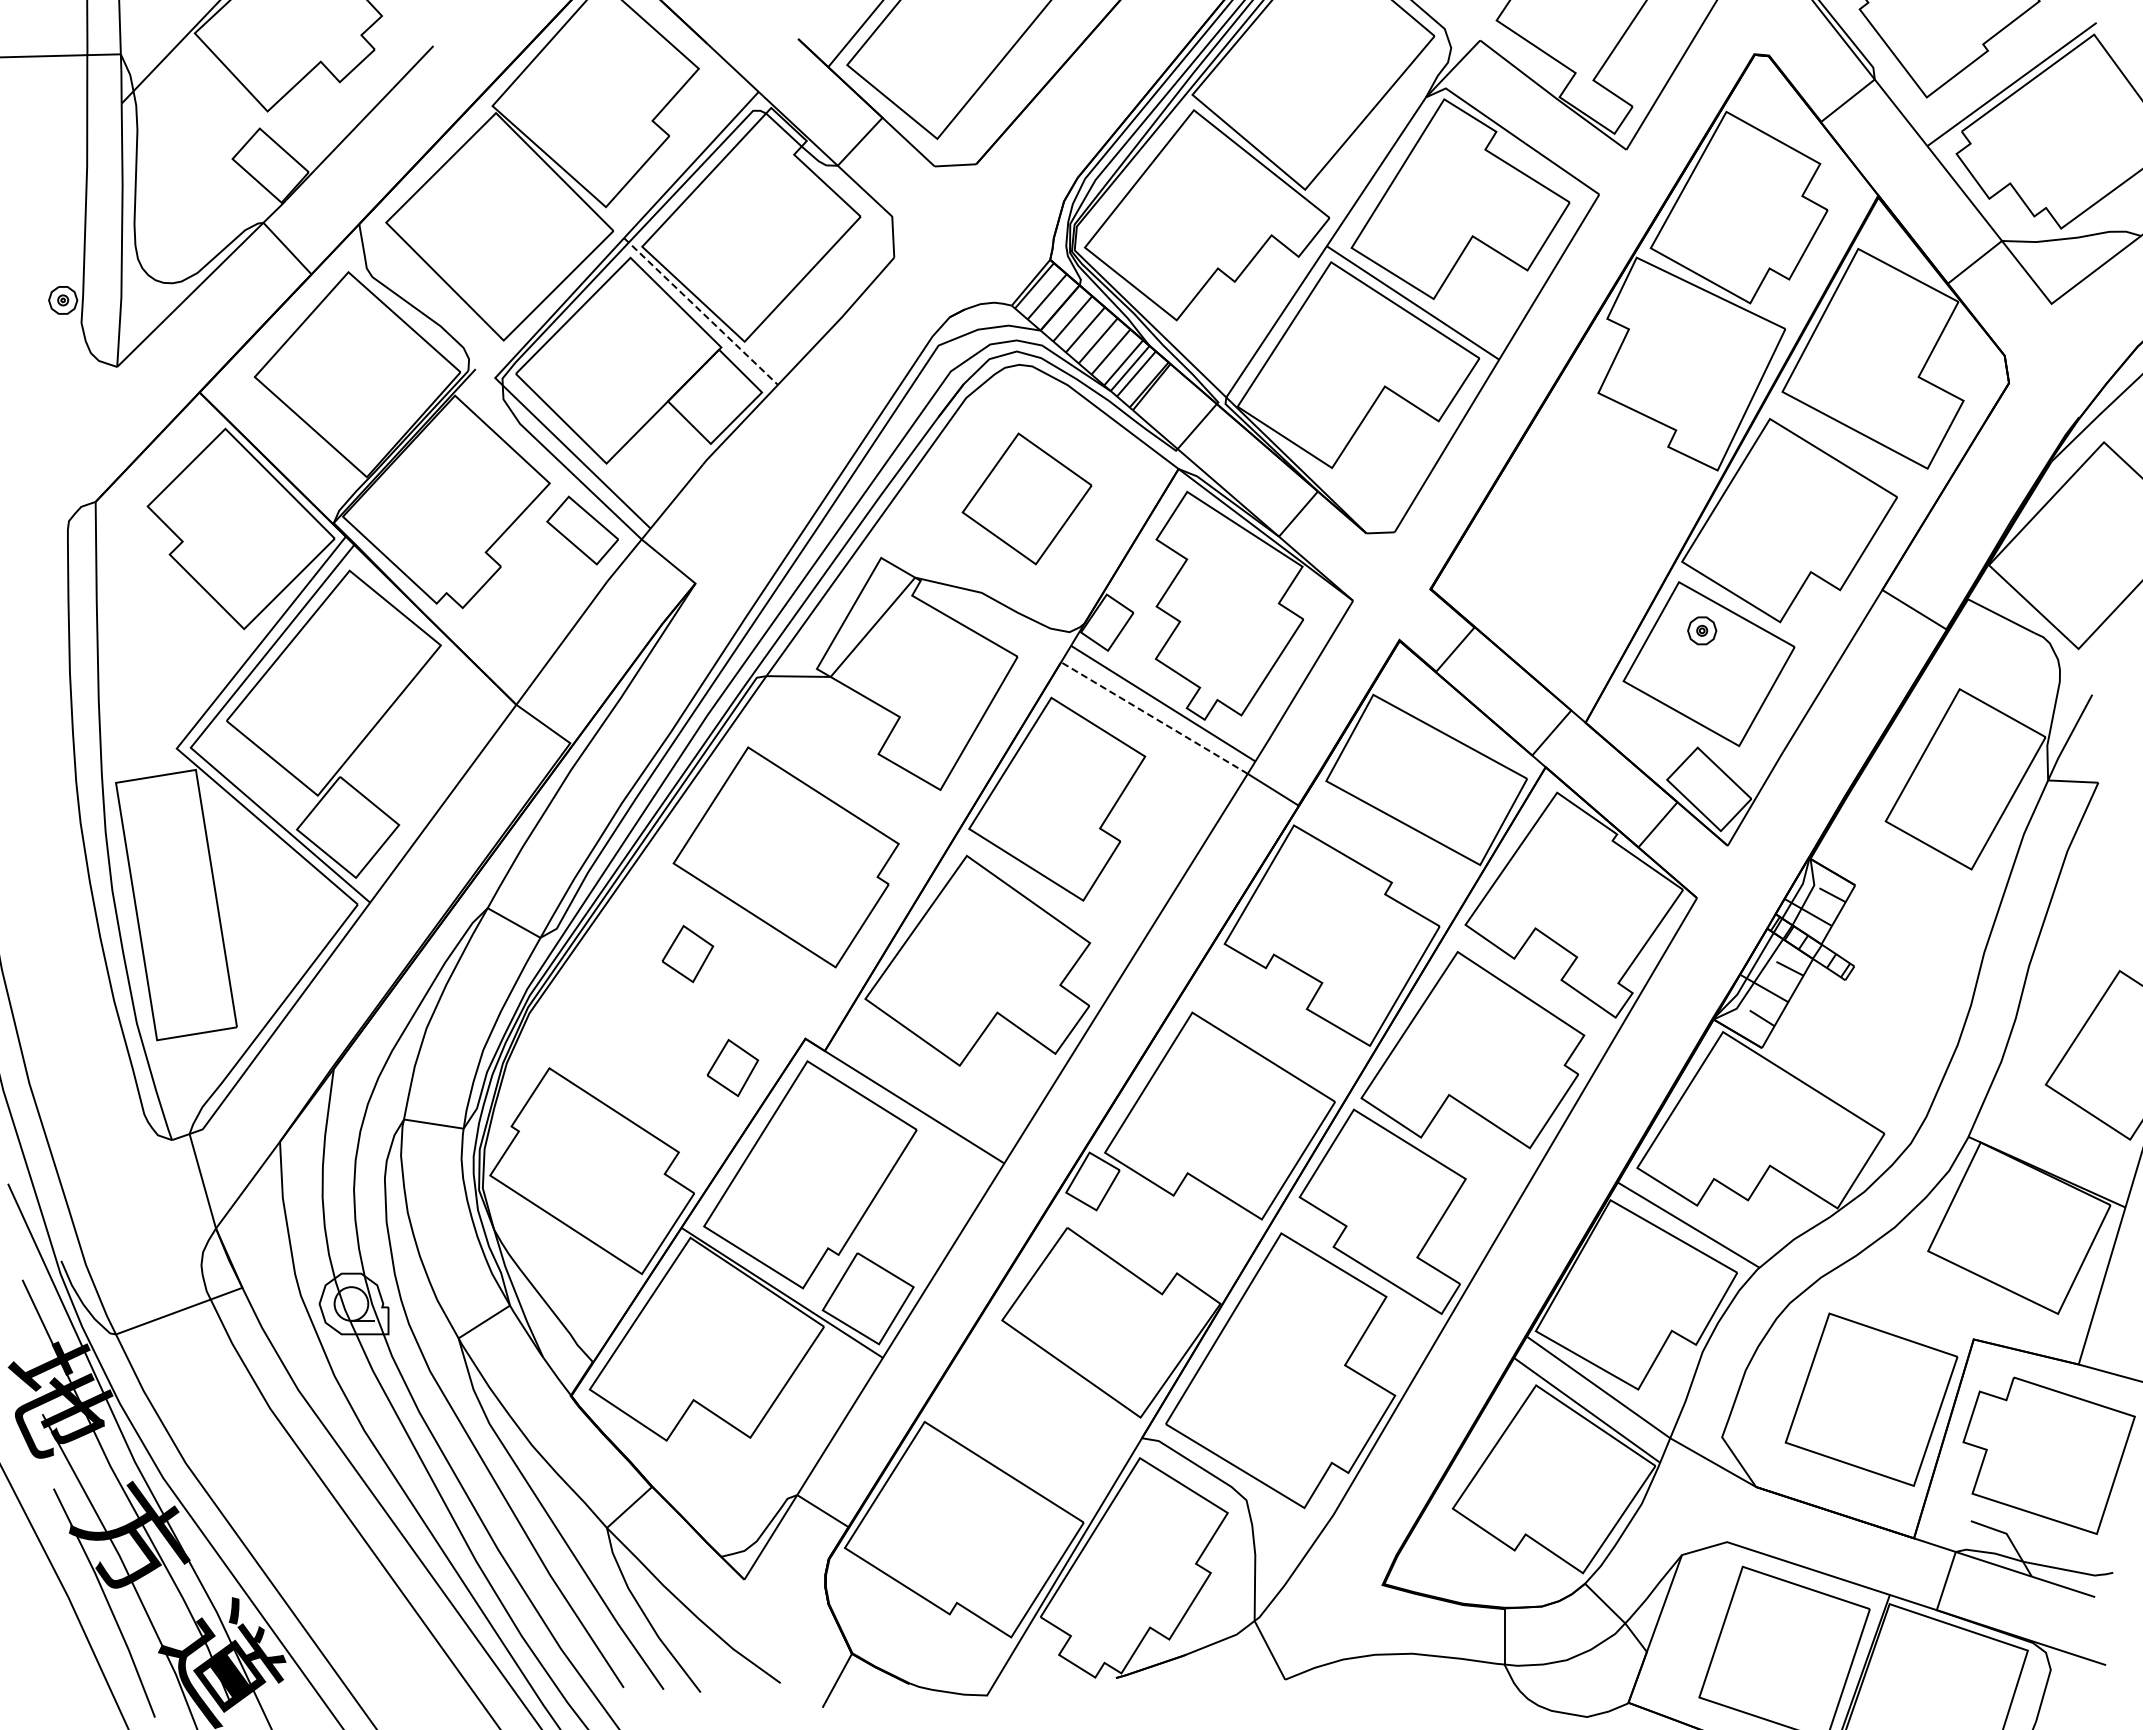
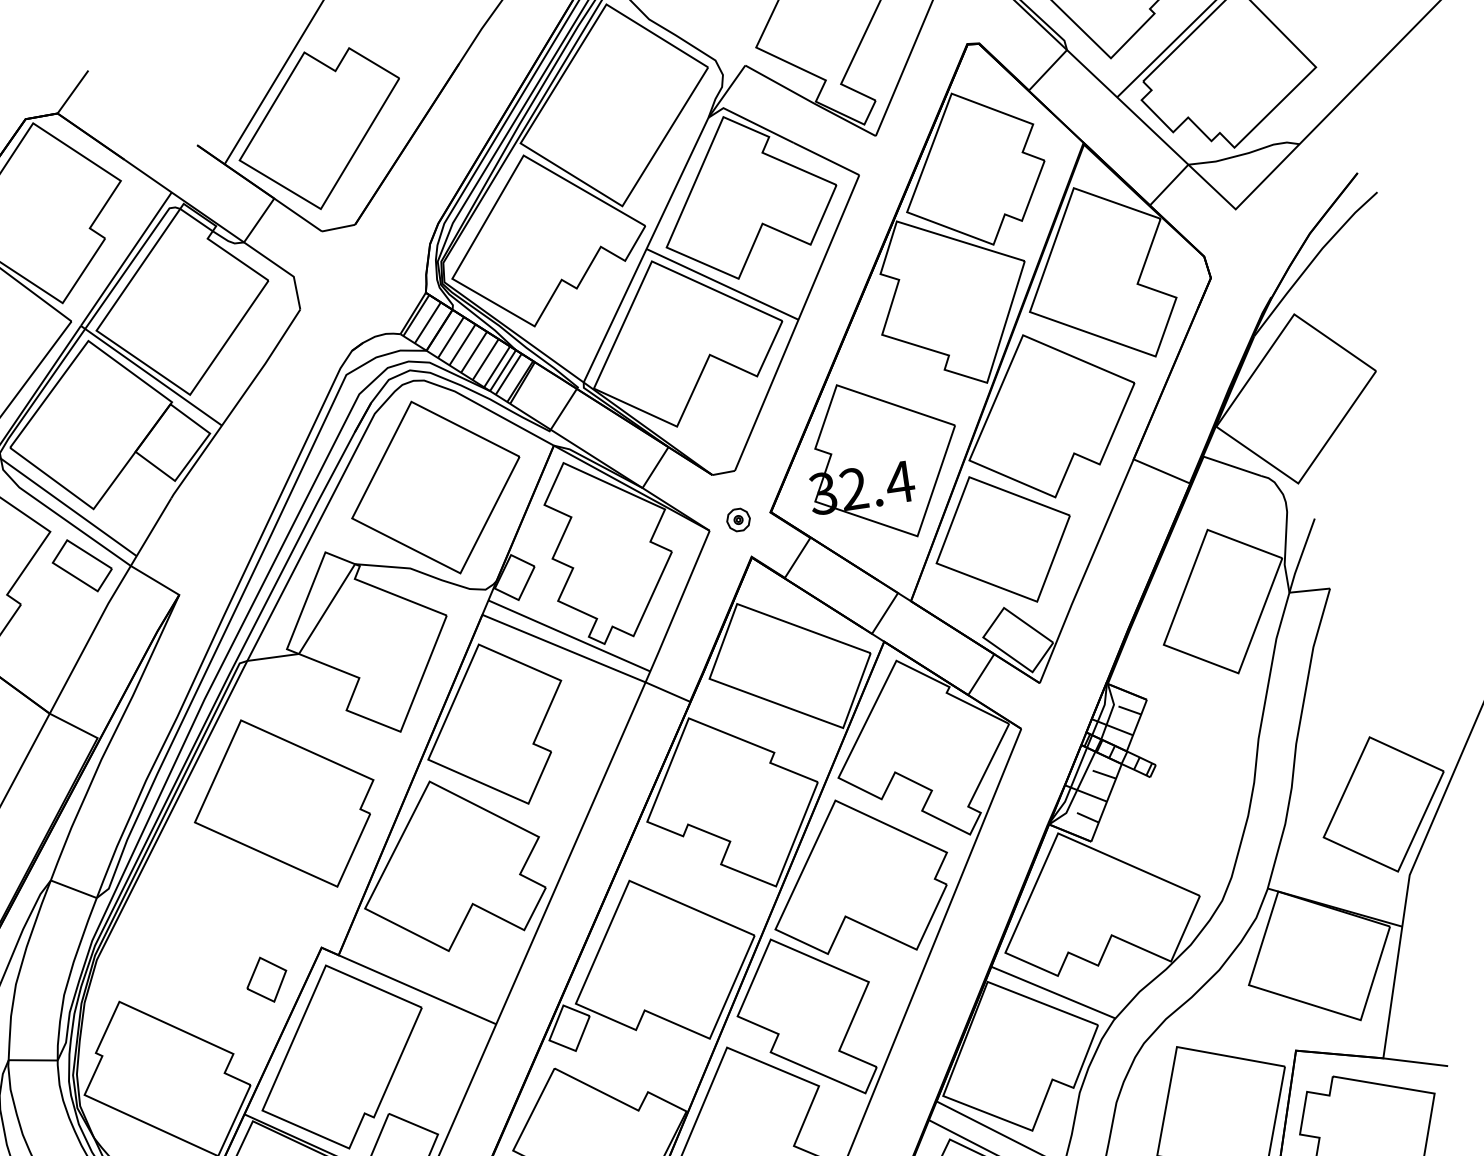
line: (700, 311) -> (151, 375), dashed -> solid
part: (1026, 498) -> (435, 487), size x1.67
part: (1576, 545) -> (882, 459), added
part: (1702, 630) -> (738, 519), moved
line: (1154, 718) -> (564, 648), dashed -> solid
part: (687, 953) -> (216, 893), removed

